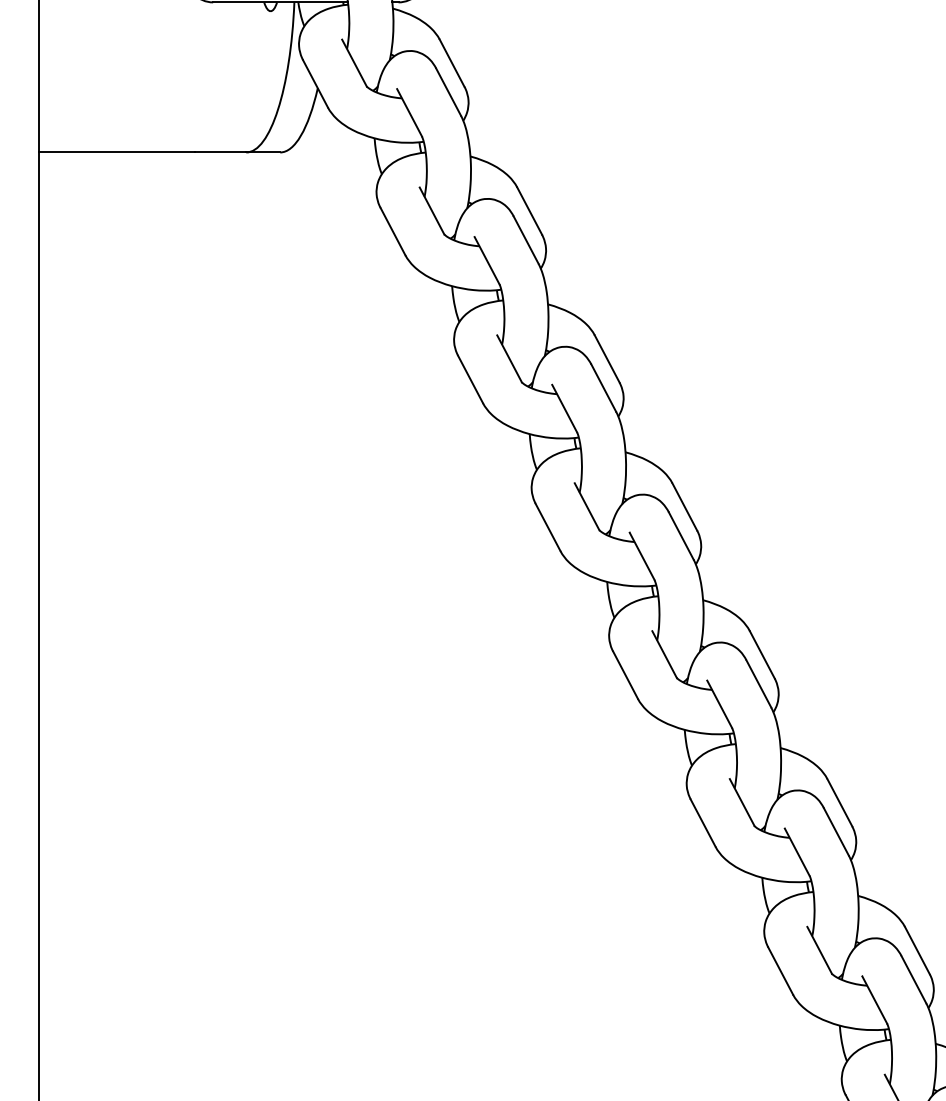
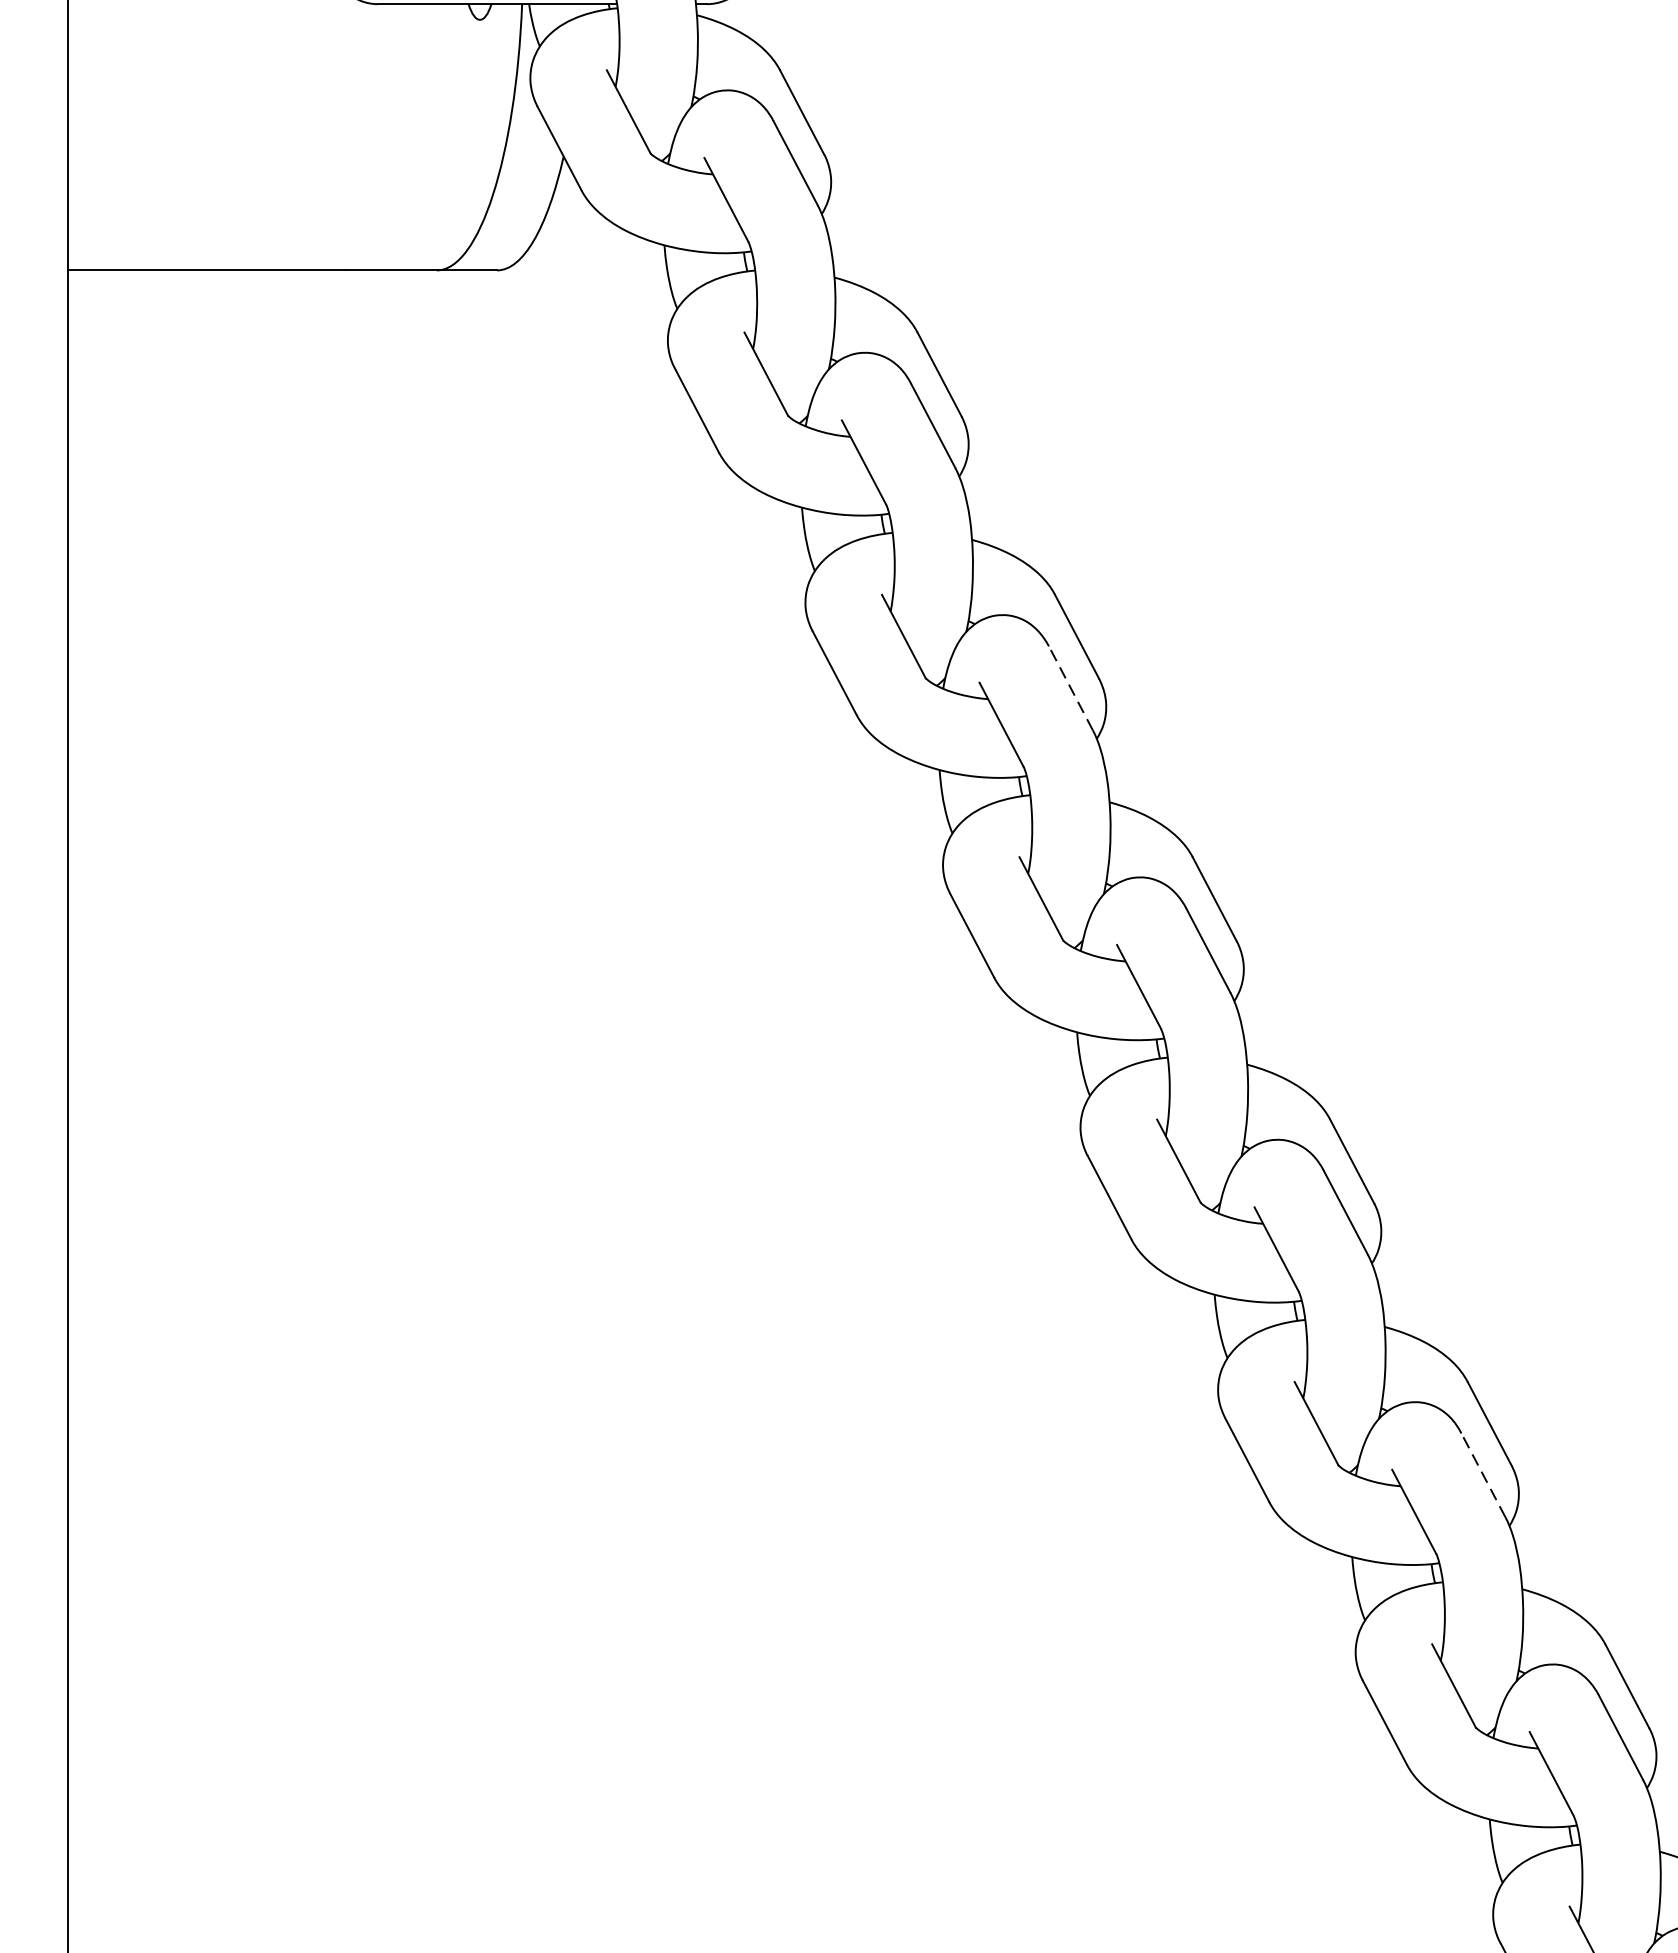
line: (603, 388) -> (1070, 689), solid -> dashed
line: (836, 831) -> (1483, 1474), solid -> dashed

